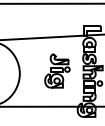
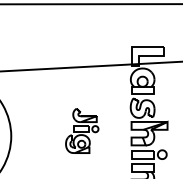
part: (57, 70) -> (82, 130), size x0.7

